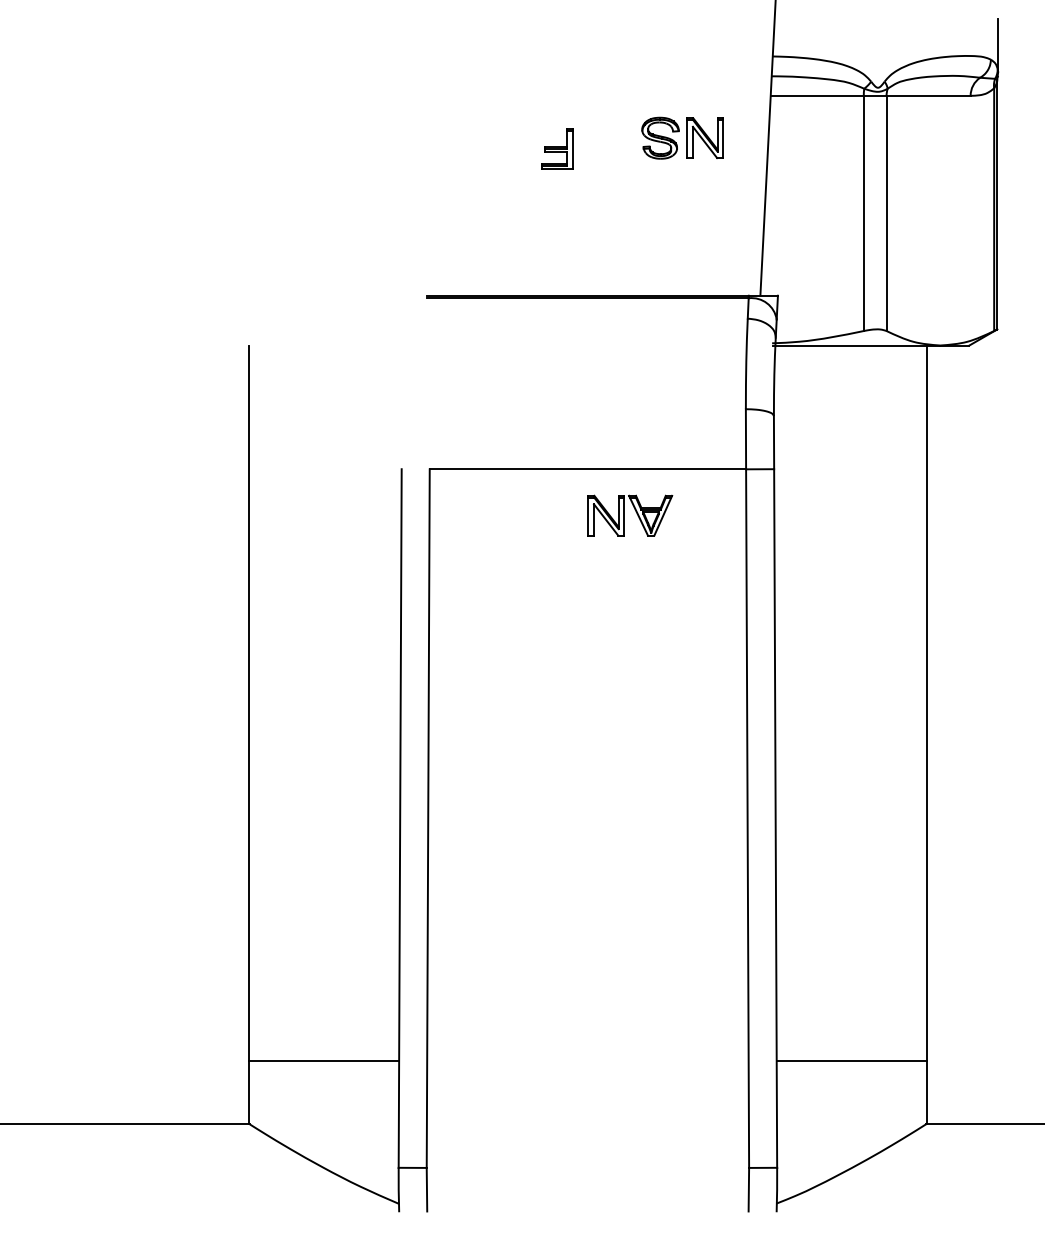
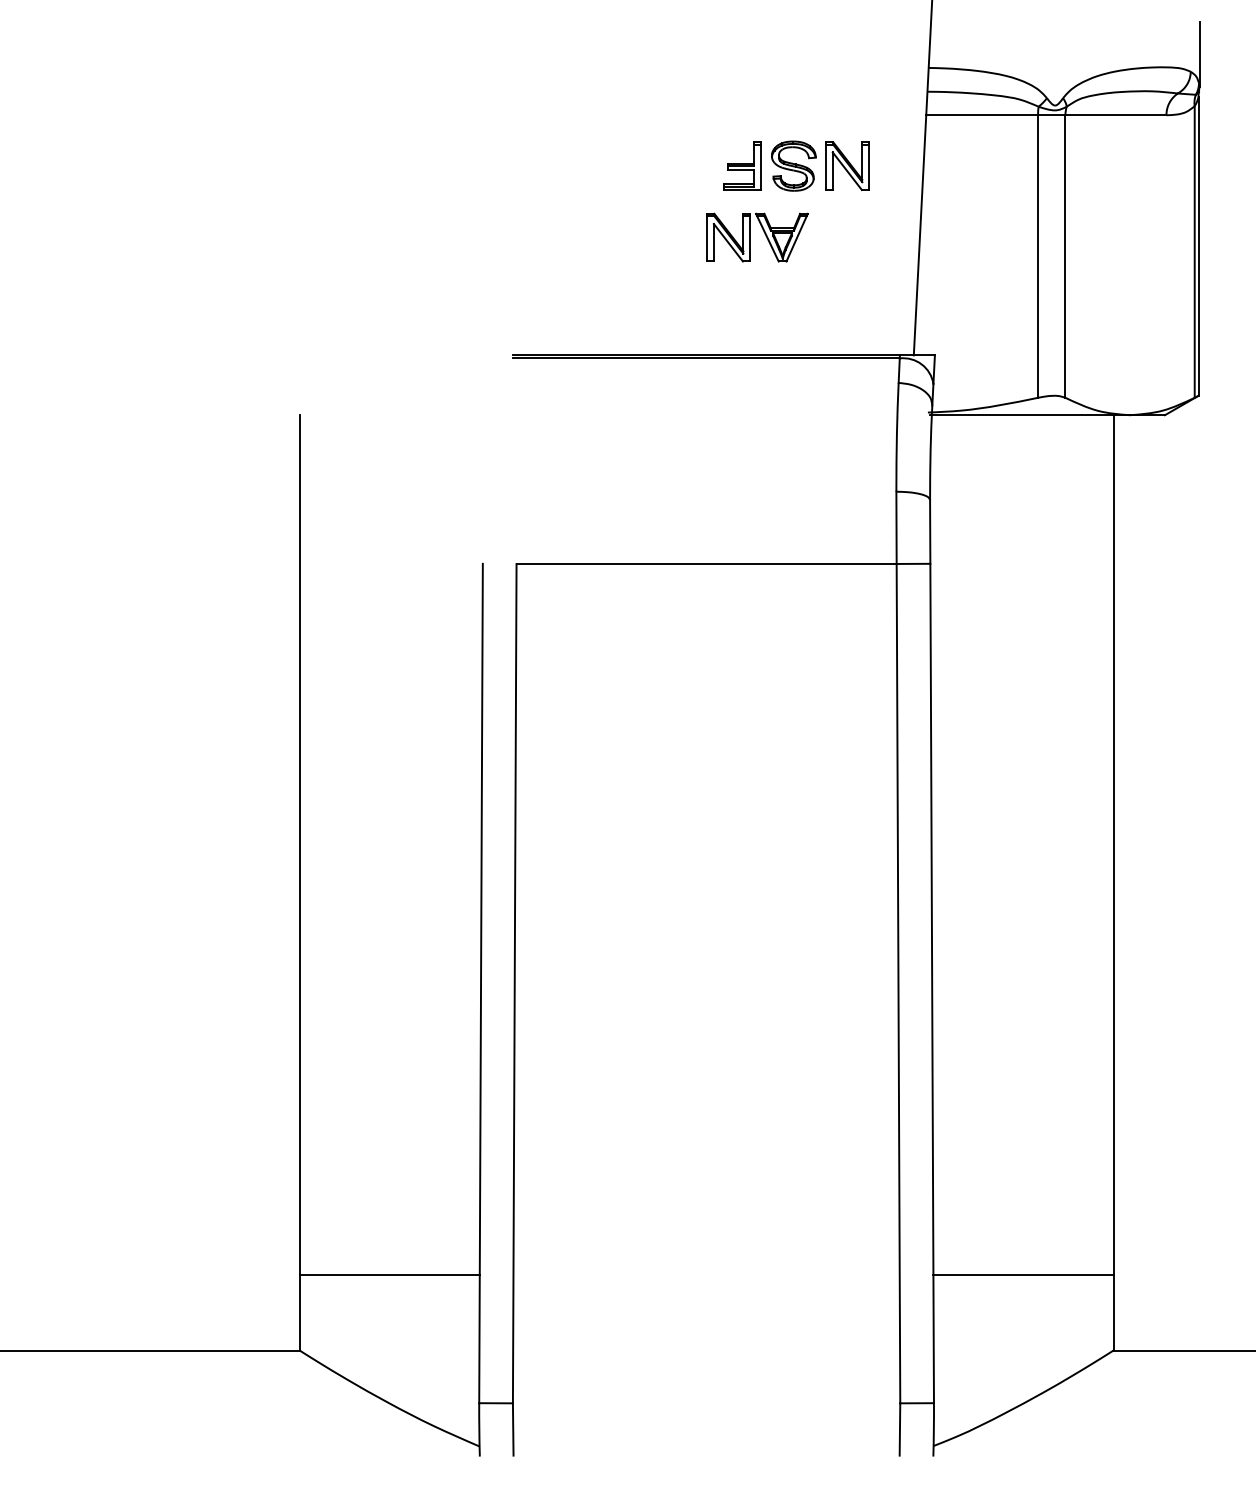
part: (557, 148) -> (742, 165), moved
part: (624, 515) -> (750, 237), moved

